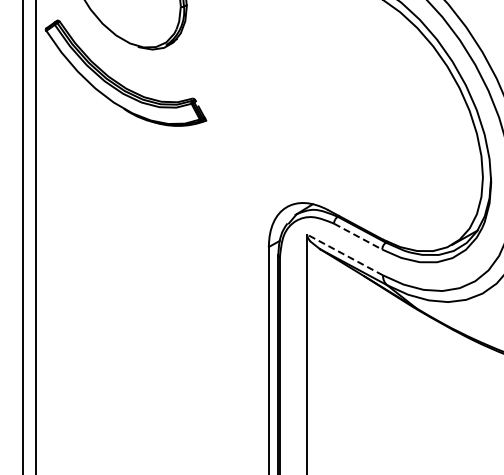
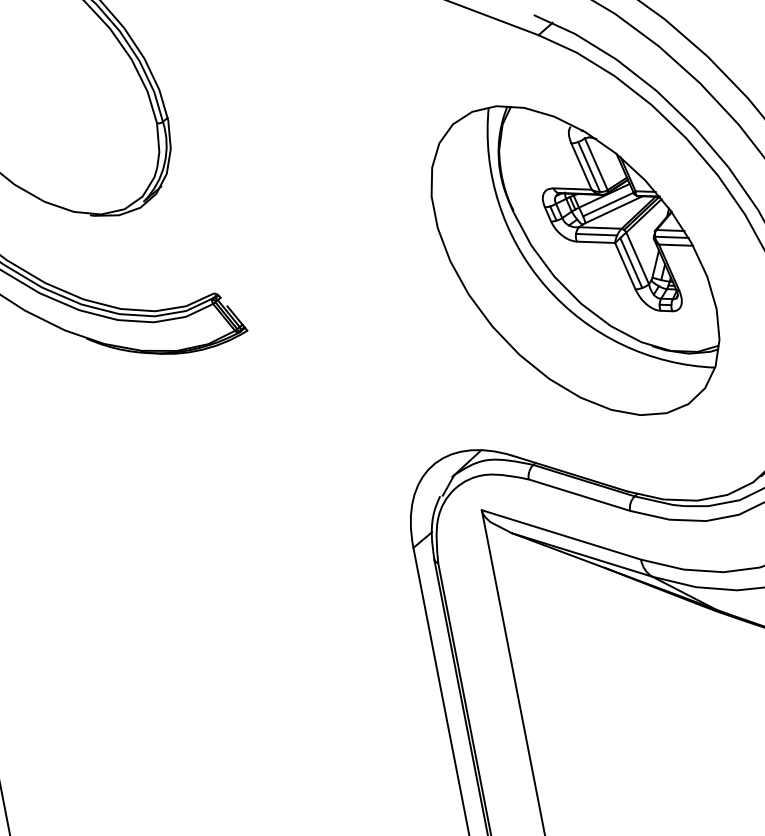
part: (378, 117) -> (574, 260), added
line: (358, 236) -> (580, 494), dashed -> solid
line: (344, 254) -> (560, 534), dashed -> solid

